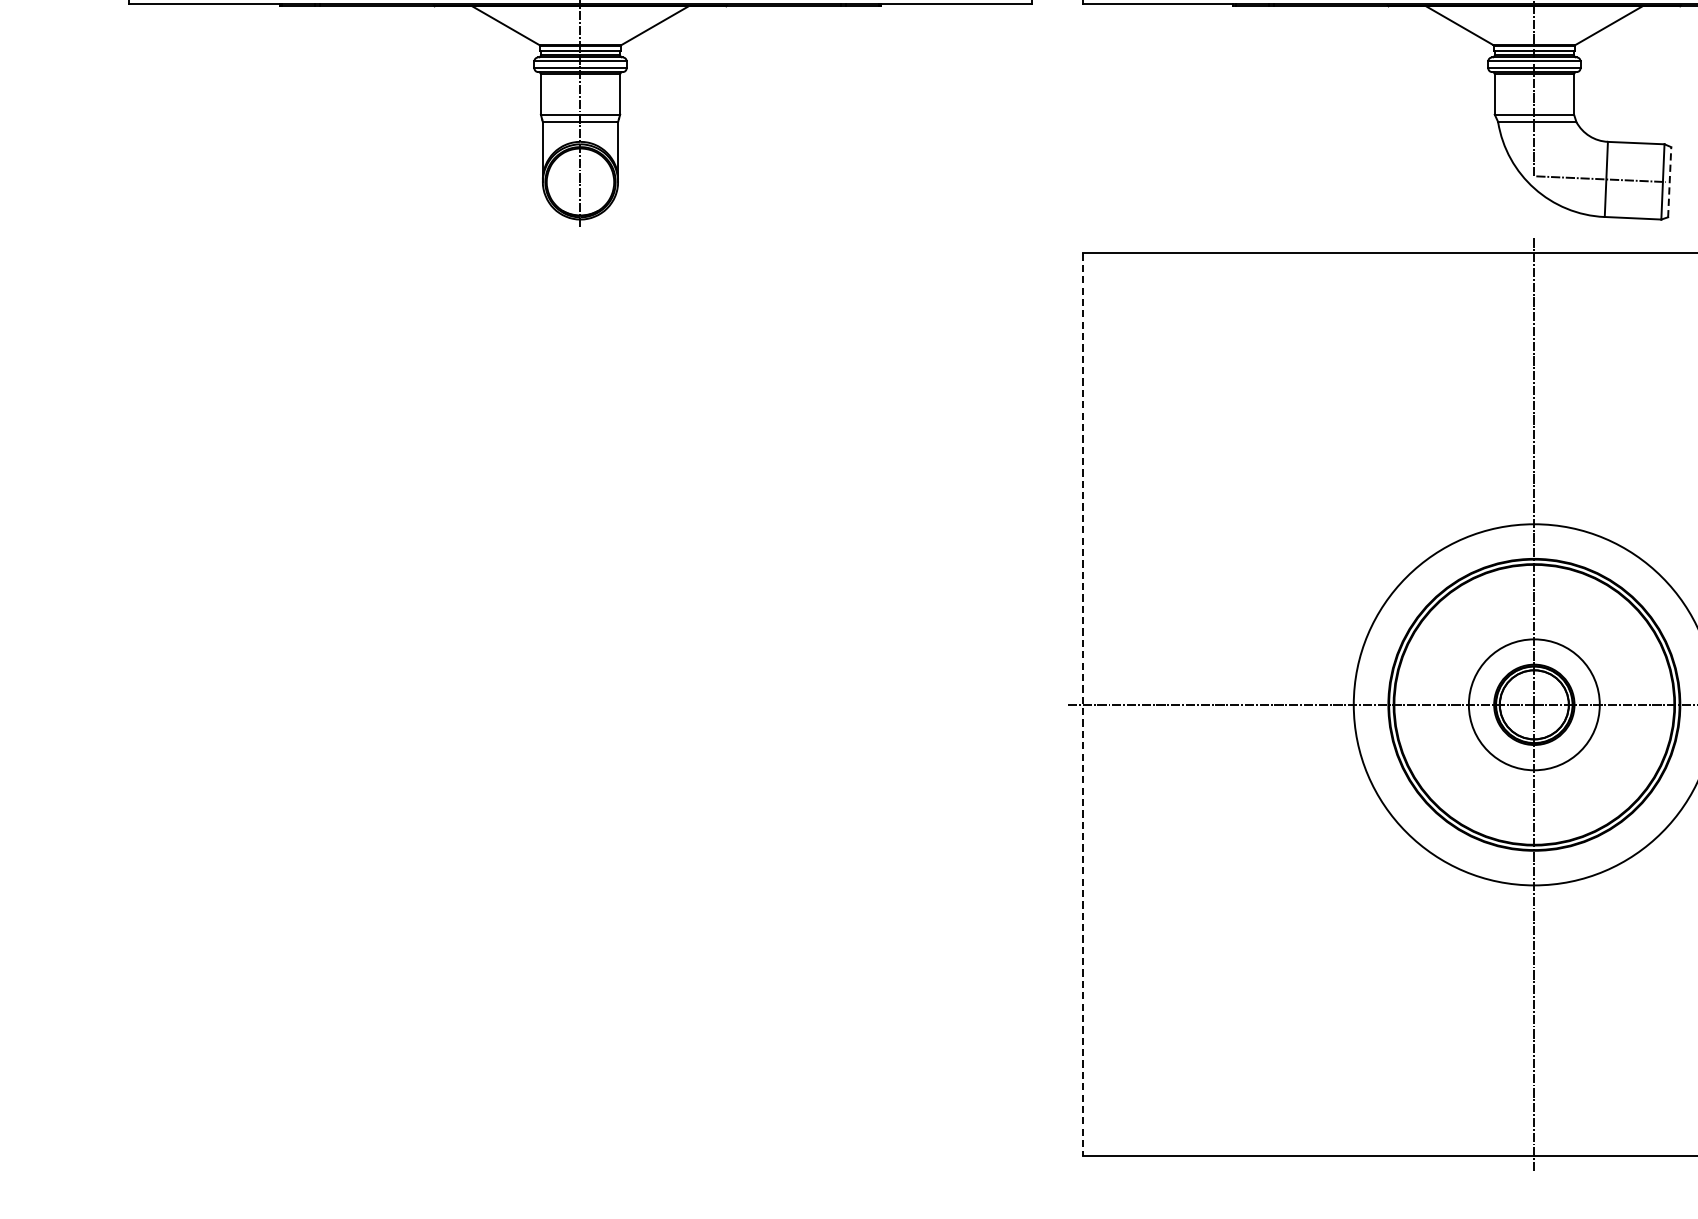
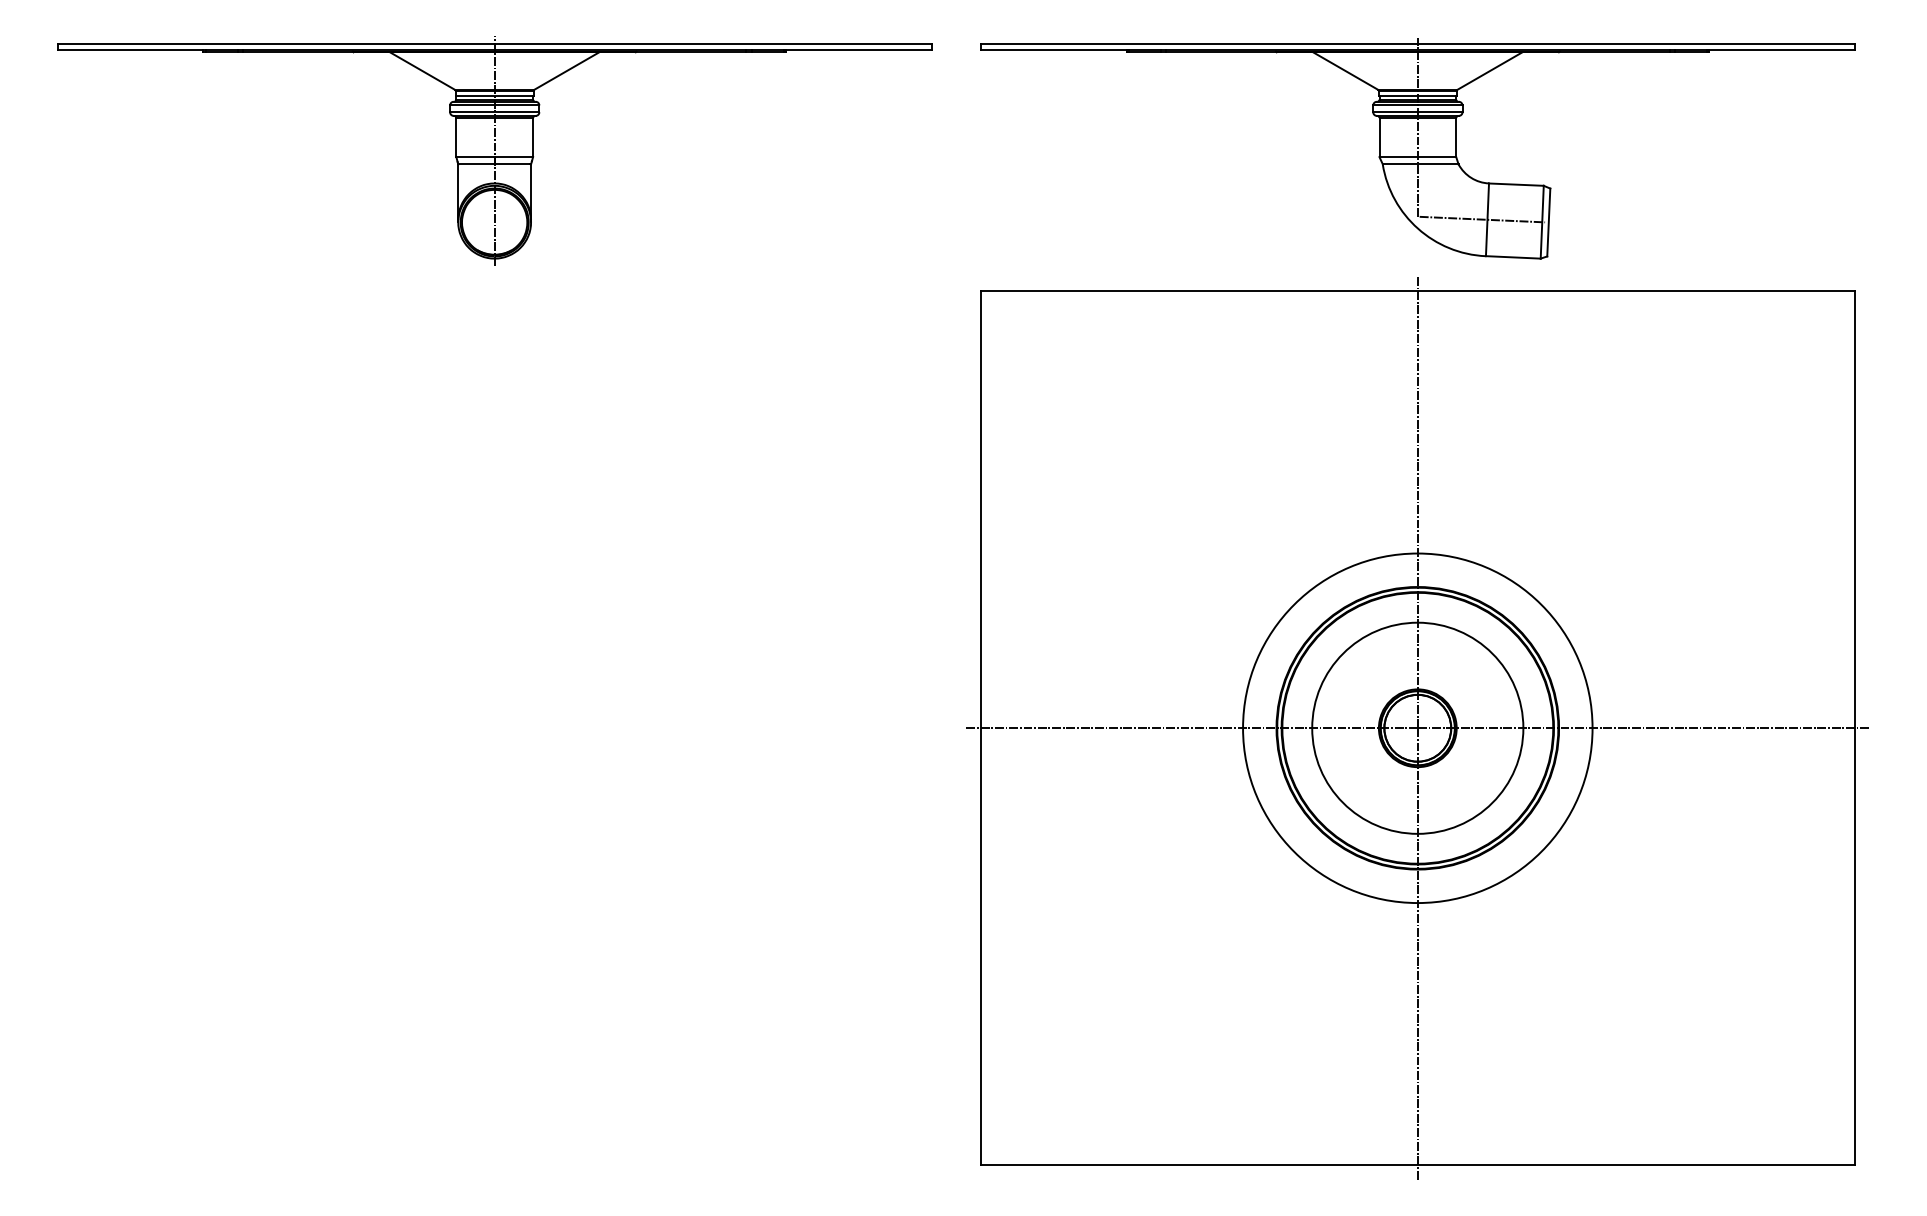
line: (1669, 182) -> (1548, 222), dashed -> solid
circle: (1534, 704) -> (1417, 727), size x1.67
line: (1082, 705) -> (980, 728), dashed -> solid

